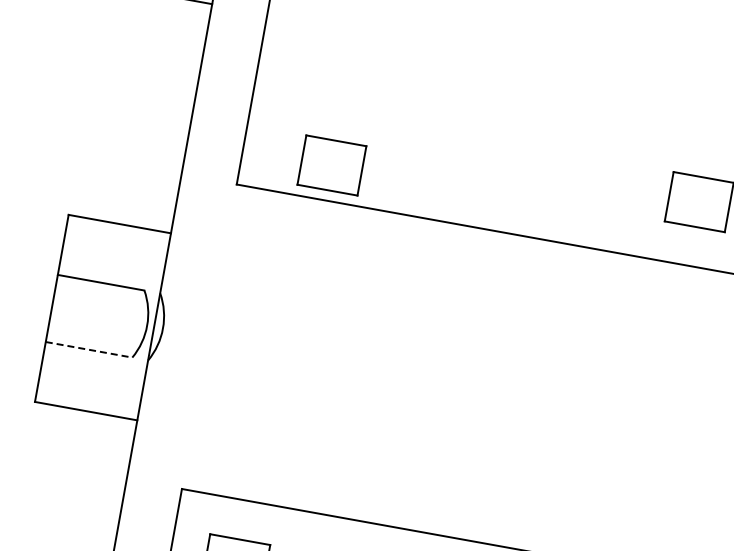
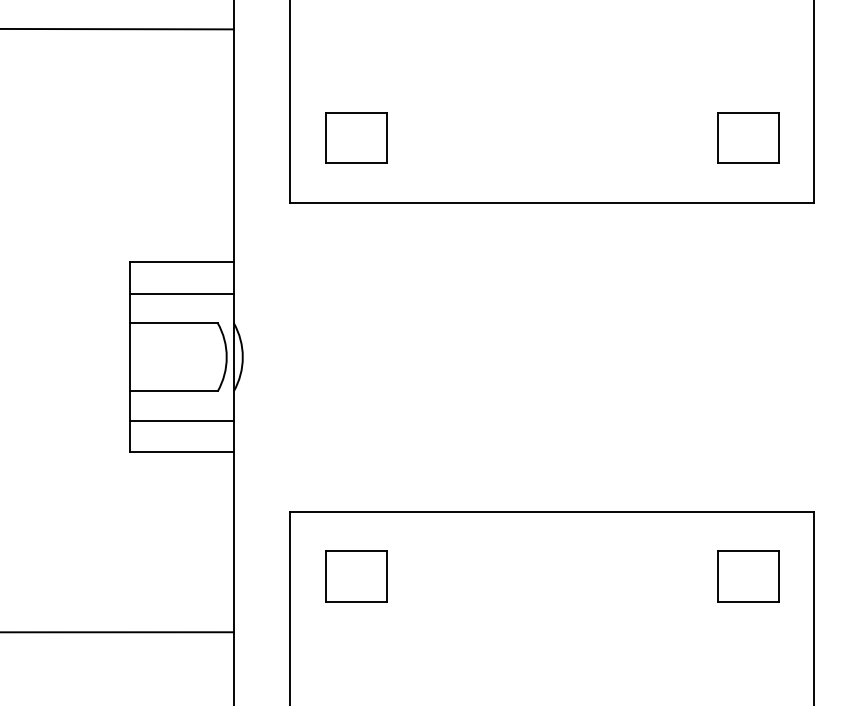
part: (332, 165) -> (356, 137), moved
line: (113, 254) -> (181, 293), added
line: (88, 349) -> (173, 391), dashed -> solid
line: (91, 379) -> (181, 420), added

